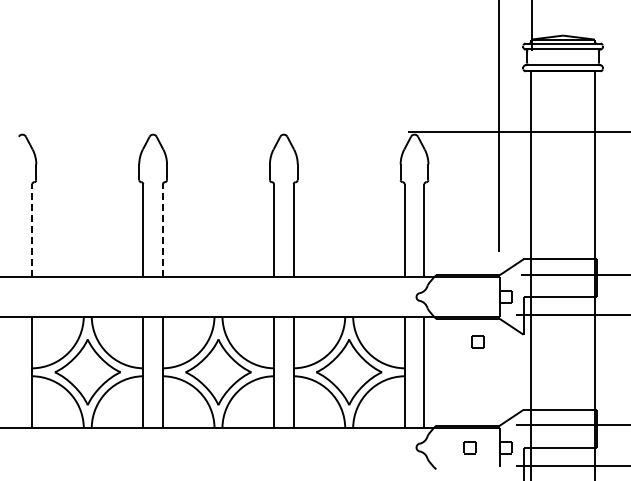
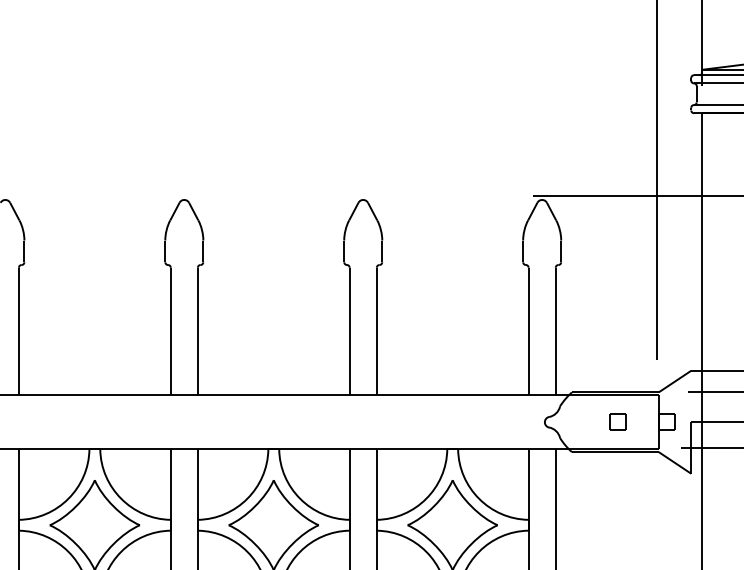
line: (32, 230) -> (19, 331), dashed -> solid
line: (163, 230) -> (198, 331), dashed -> solid
part: (477, 341) -> (617, 421), moved

